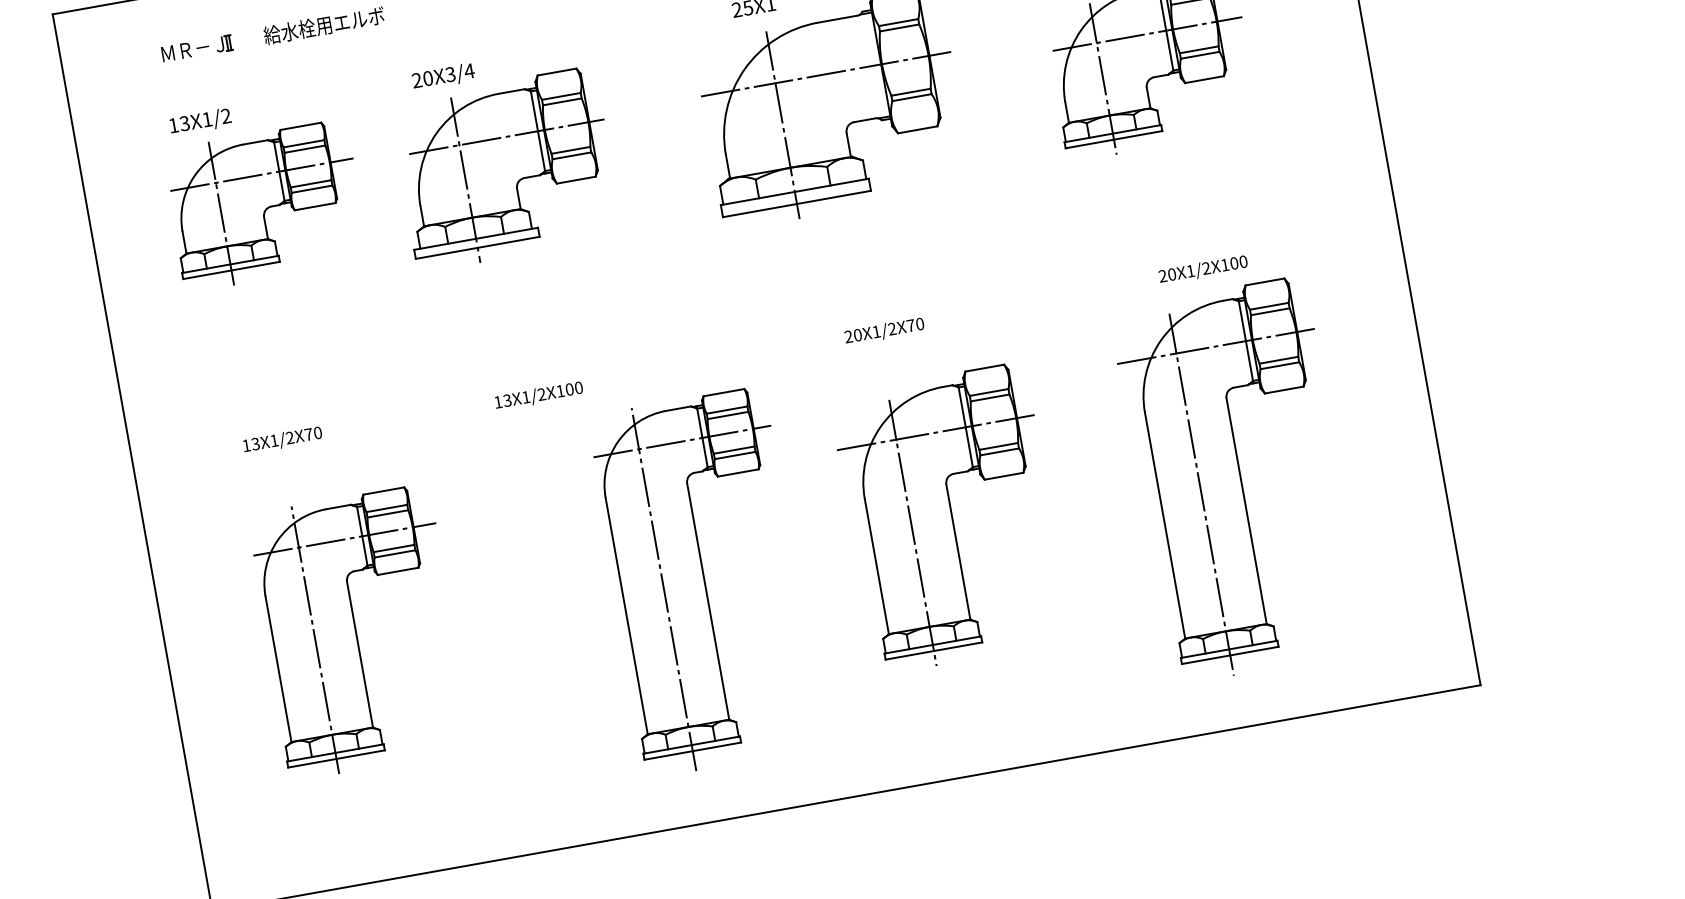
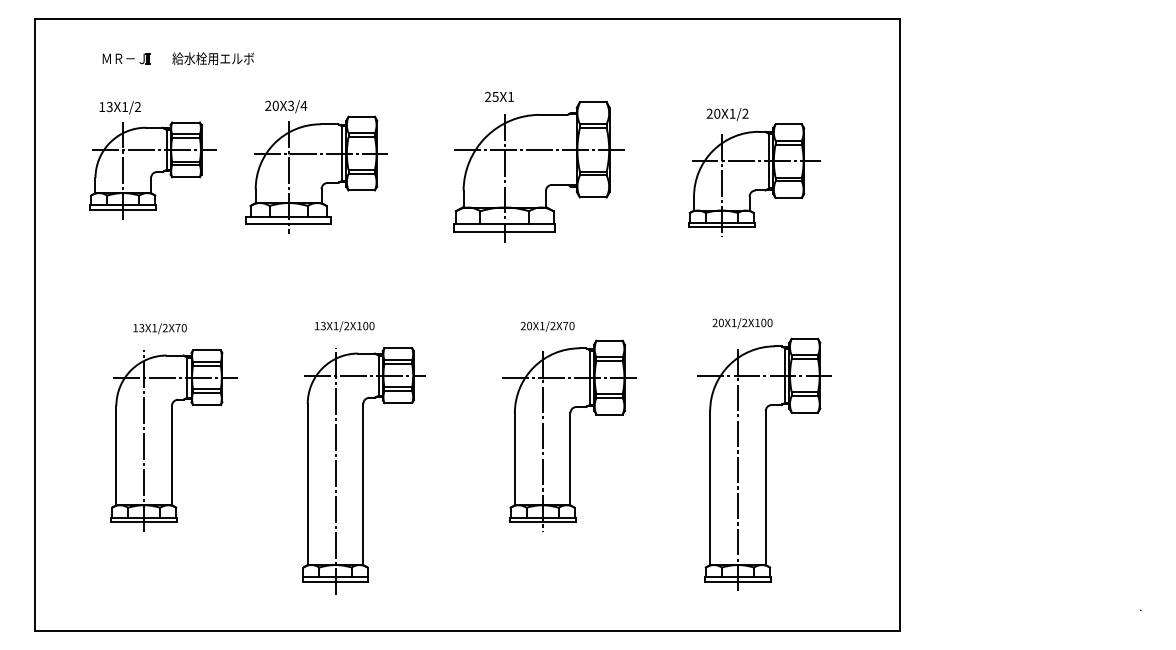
text: (1203, 269) -> (742, 323), moved
text: (538, 395) -> (344, 326), moved
text: (281, 439) -> (159, 328), moved
part: (950, 517) -> (569, 435), moved
part: (704, 580) -> (363, 470), moved
part: (358, 632) -> (173, 440), moved

